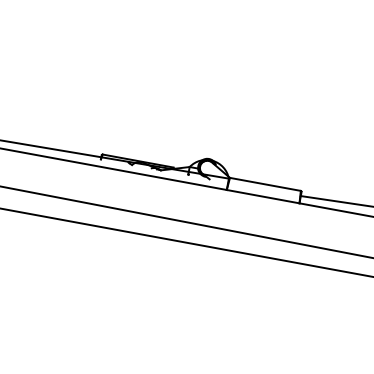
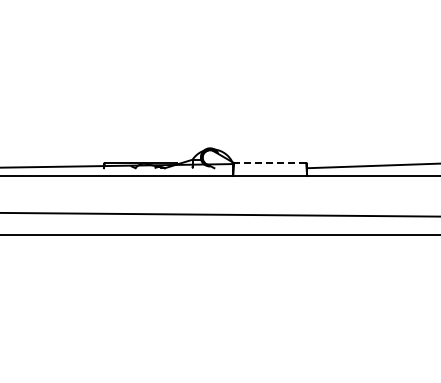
line: (264, 184) -> (269, 163), solid -> dashed

